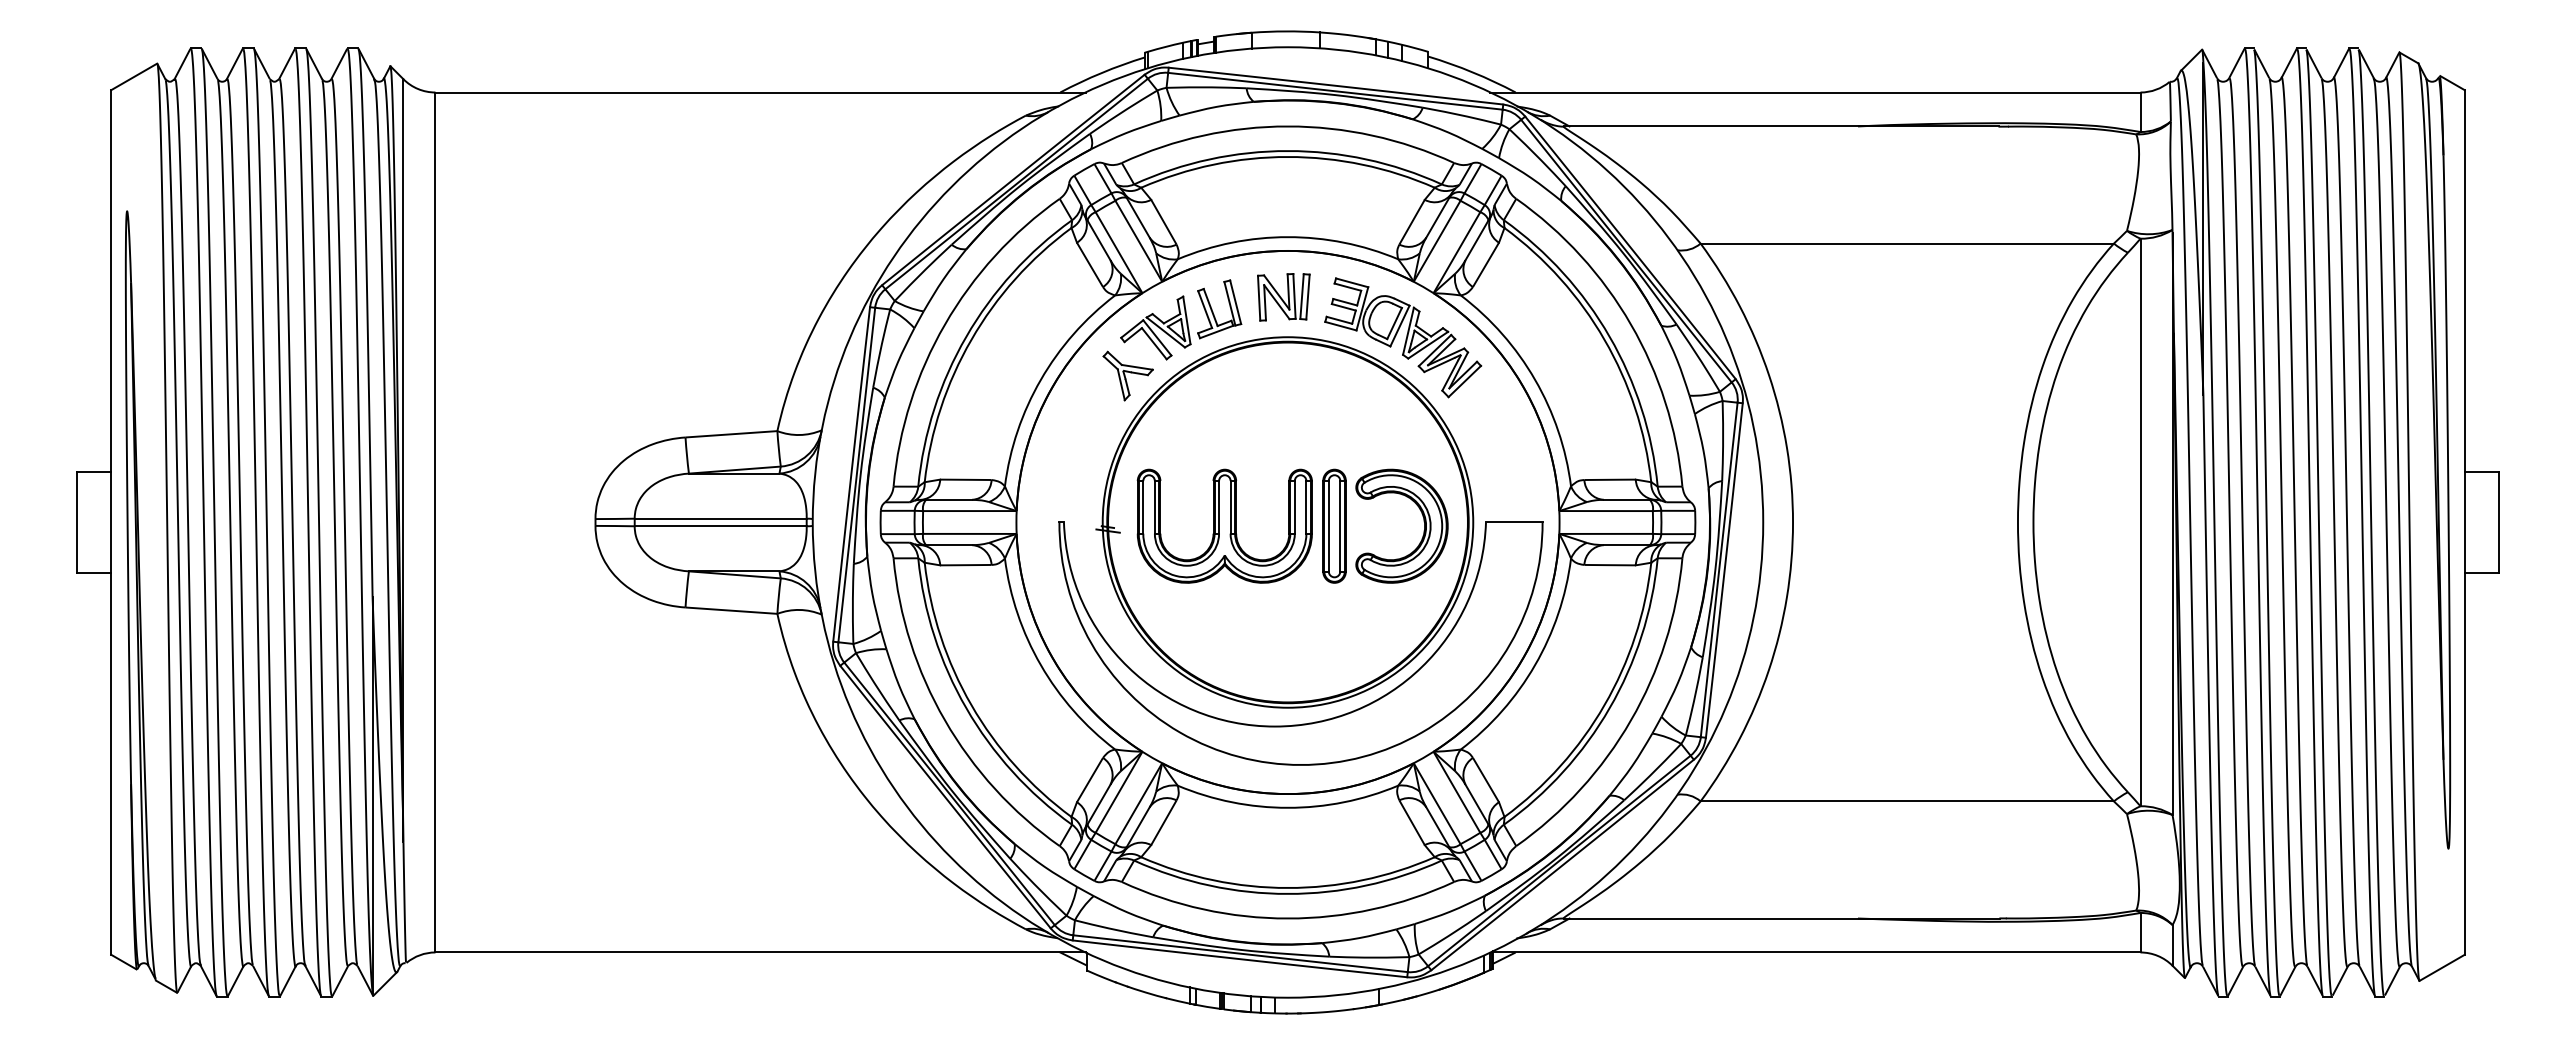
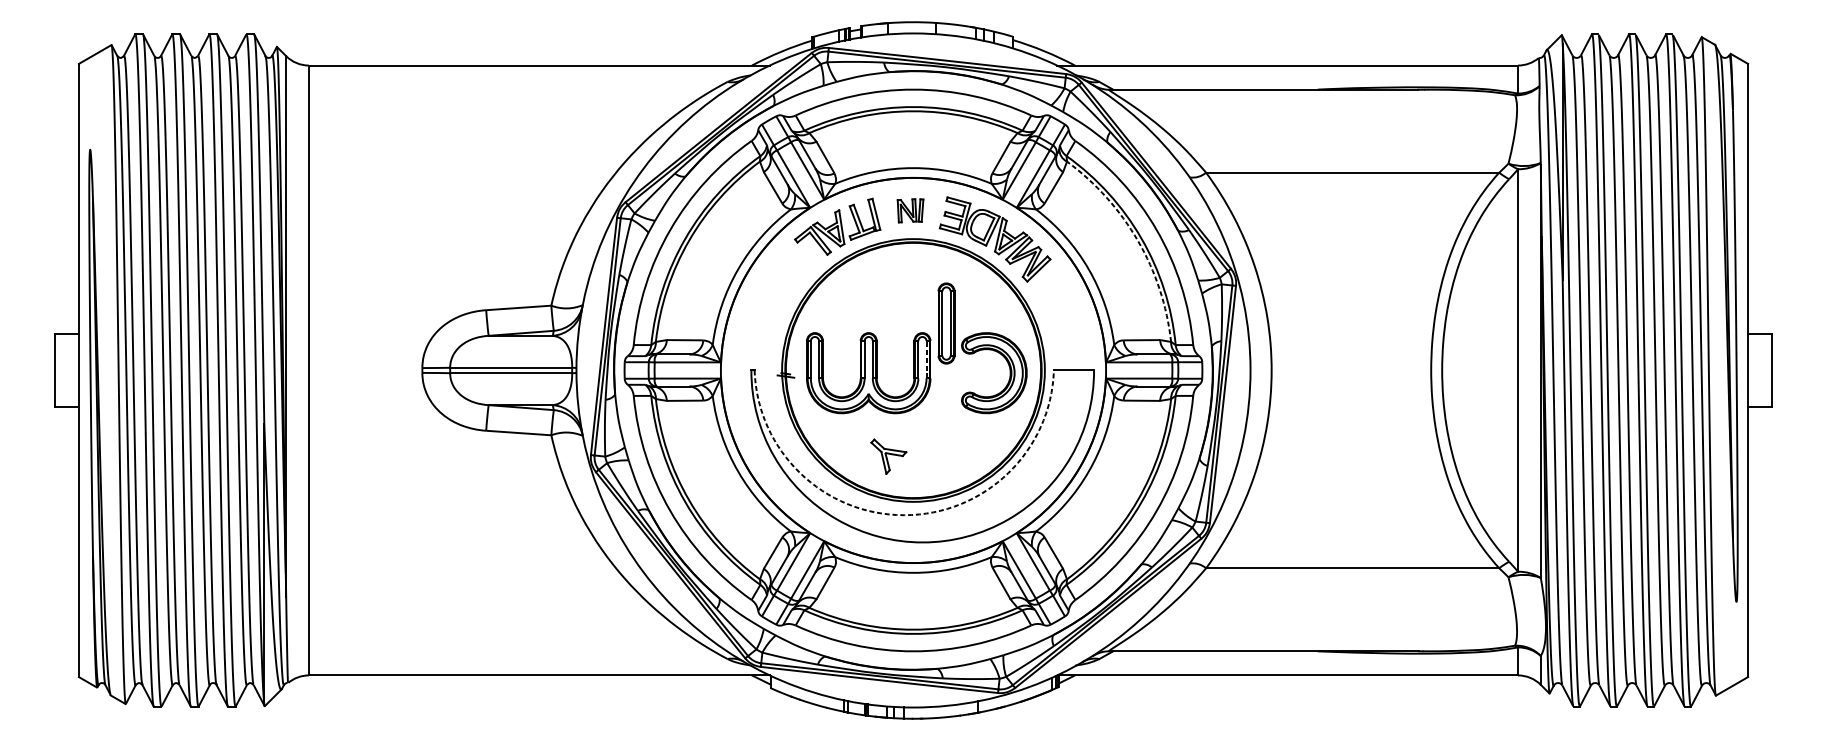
part: (1283, 297) -> (910, 210), size x0.7
arc: (1604, 339) -> (1137, 240), solid -> dashed
part: (1127, 375) -> (888, 456), moved
line: (1306, 506) -> (926, 359), solid -> dashed
part: (1334, 525) -> (946, 322), moved
arc: (1274, 726) -> (903, 515), solid -> dashed

